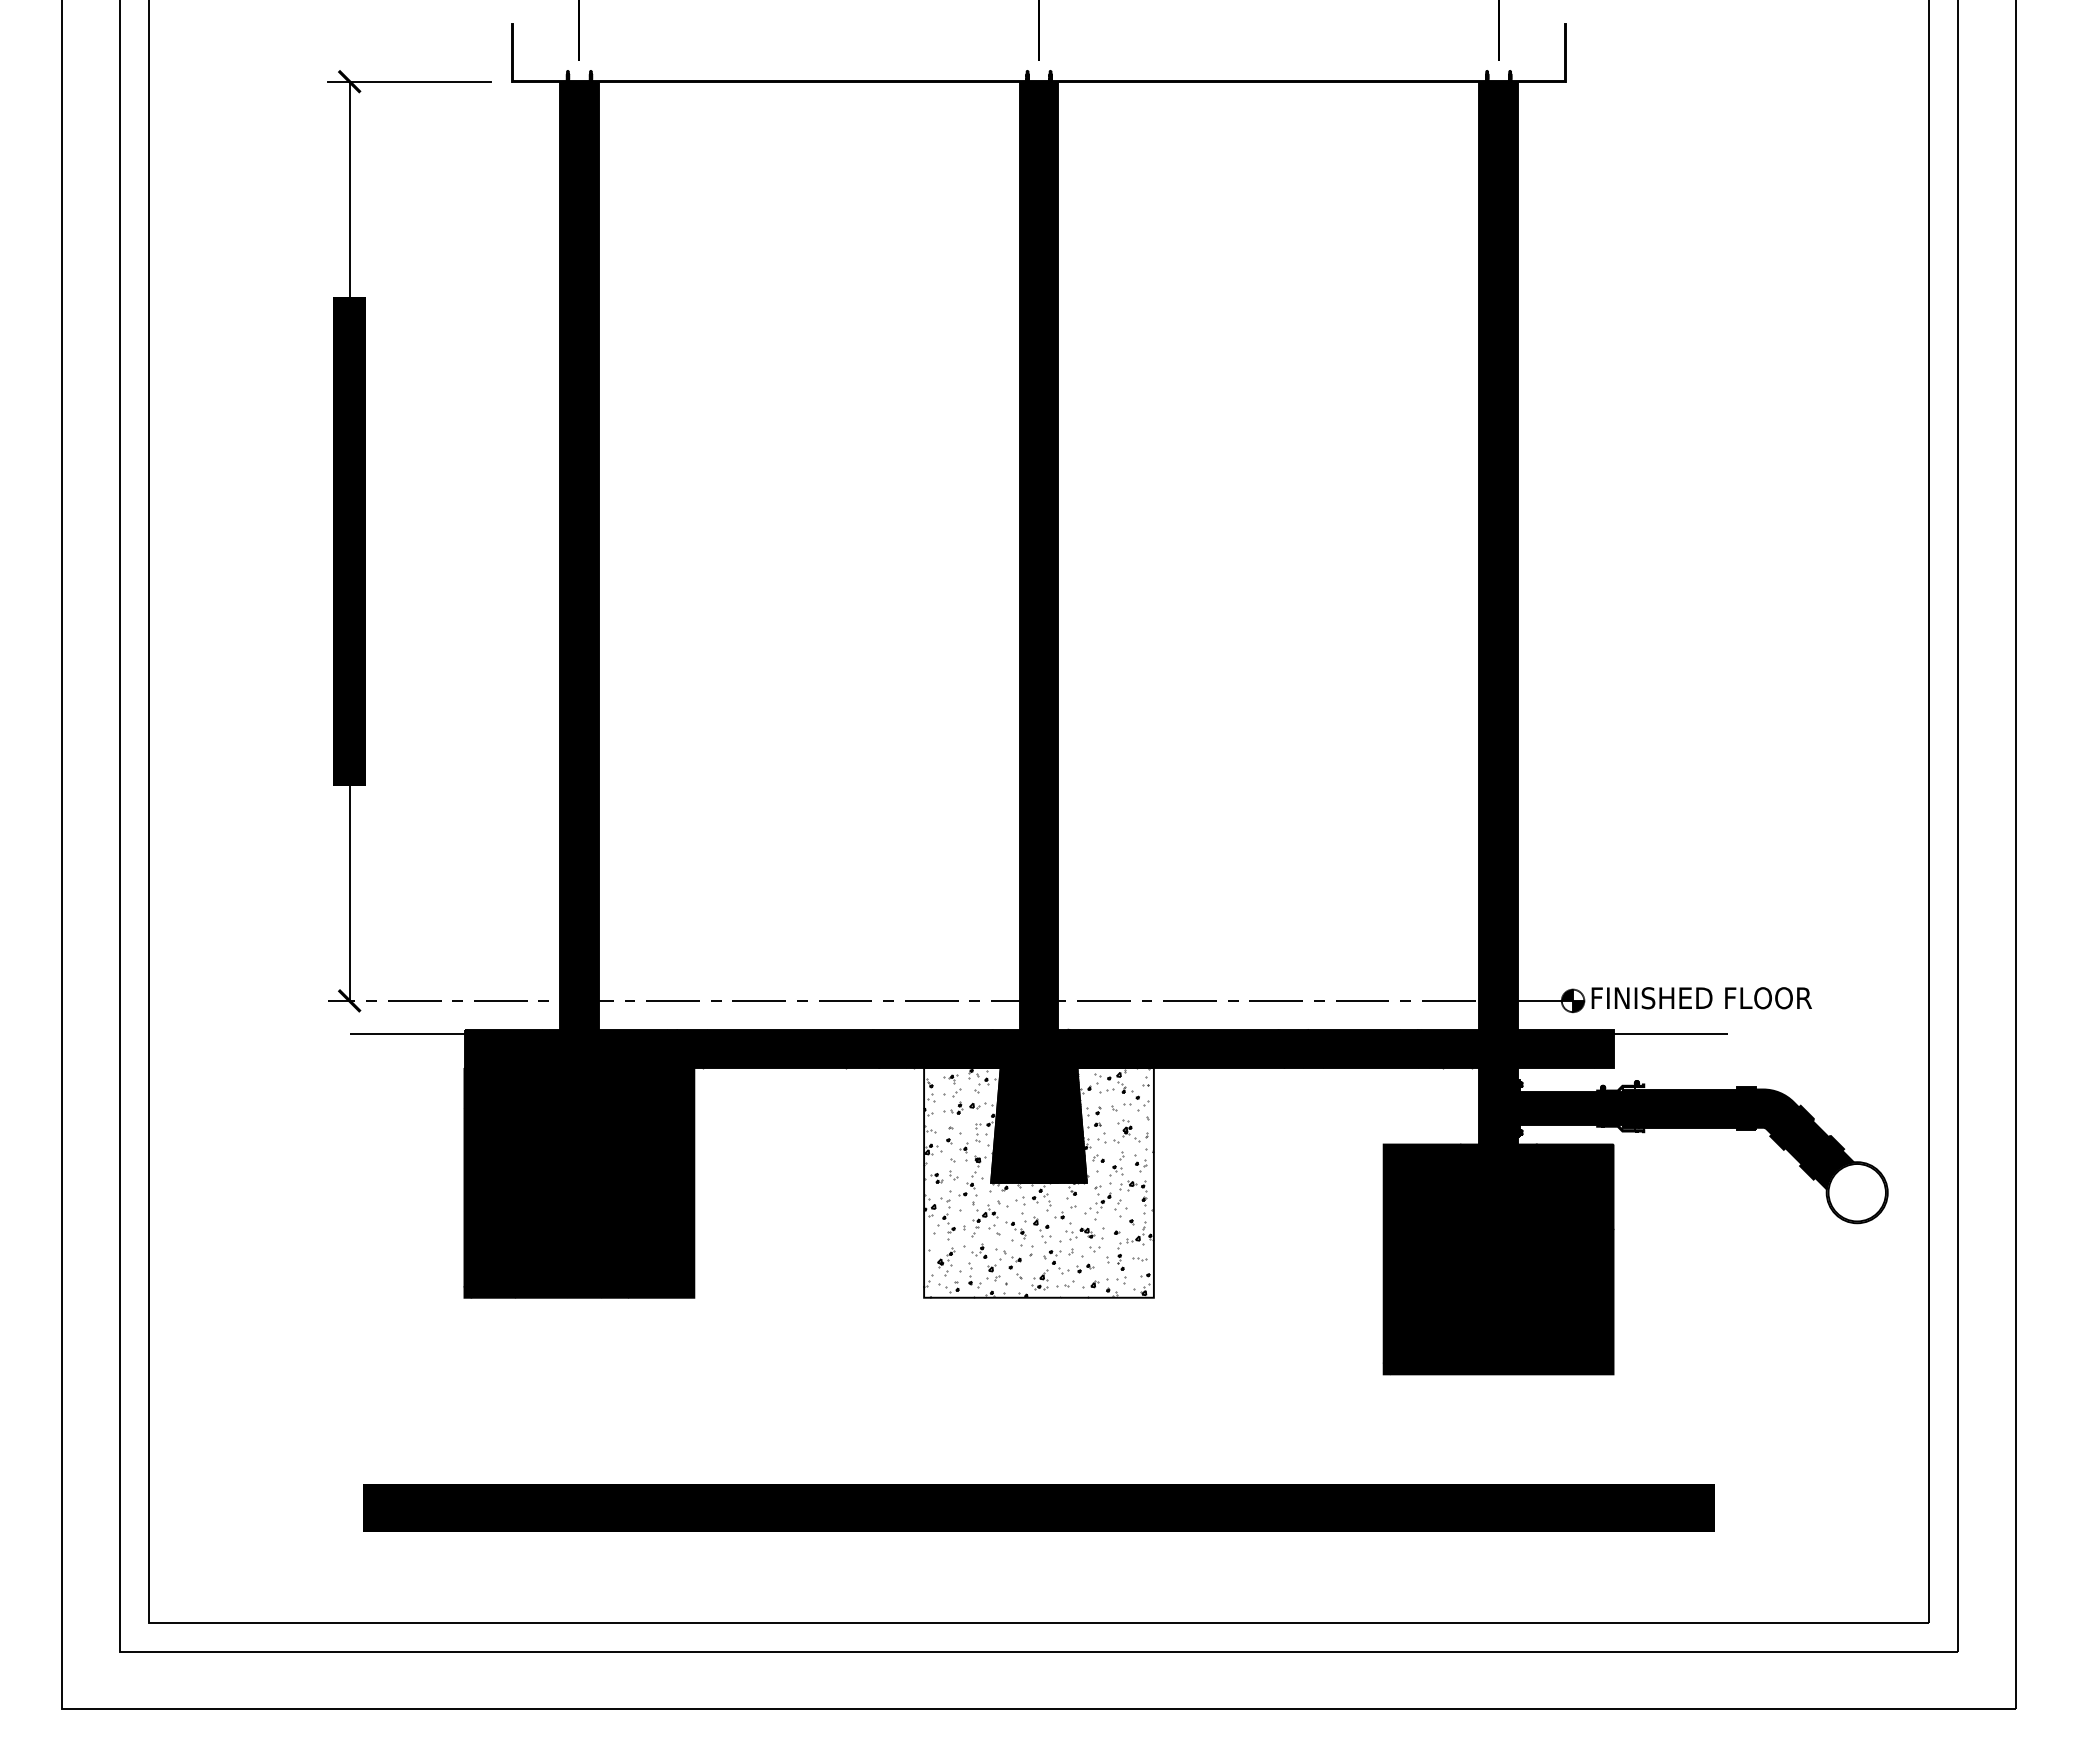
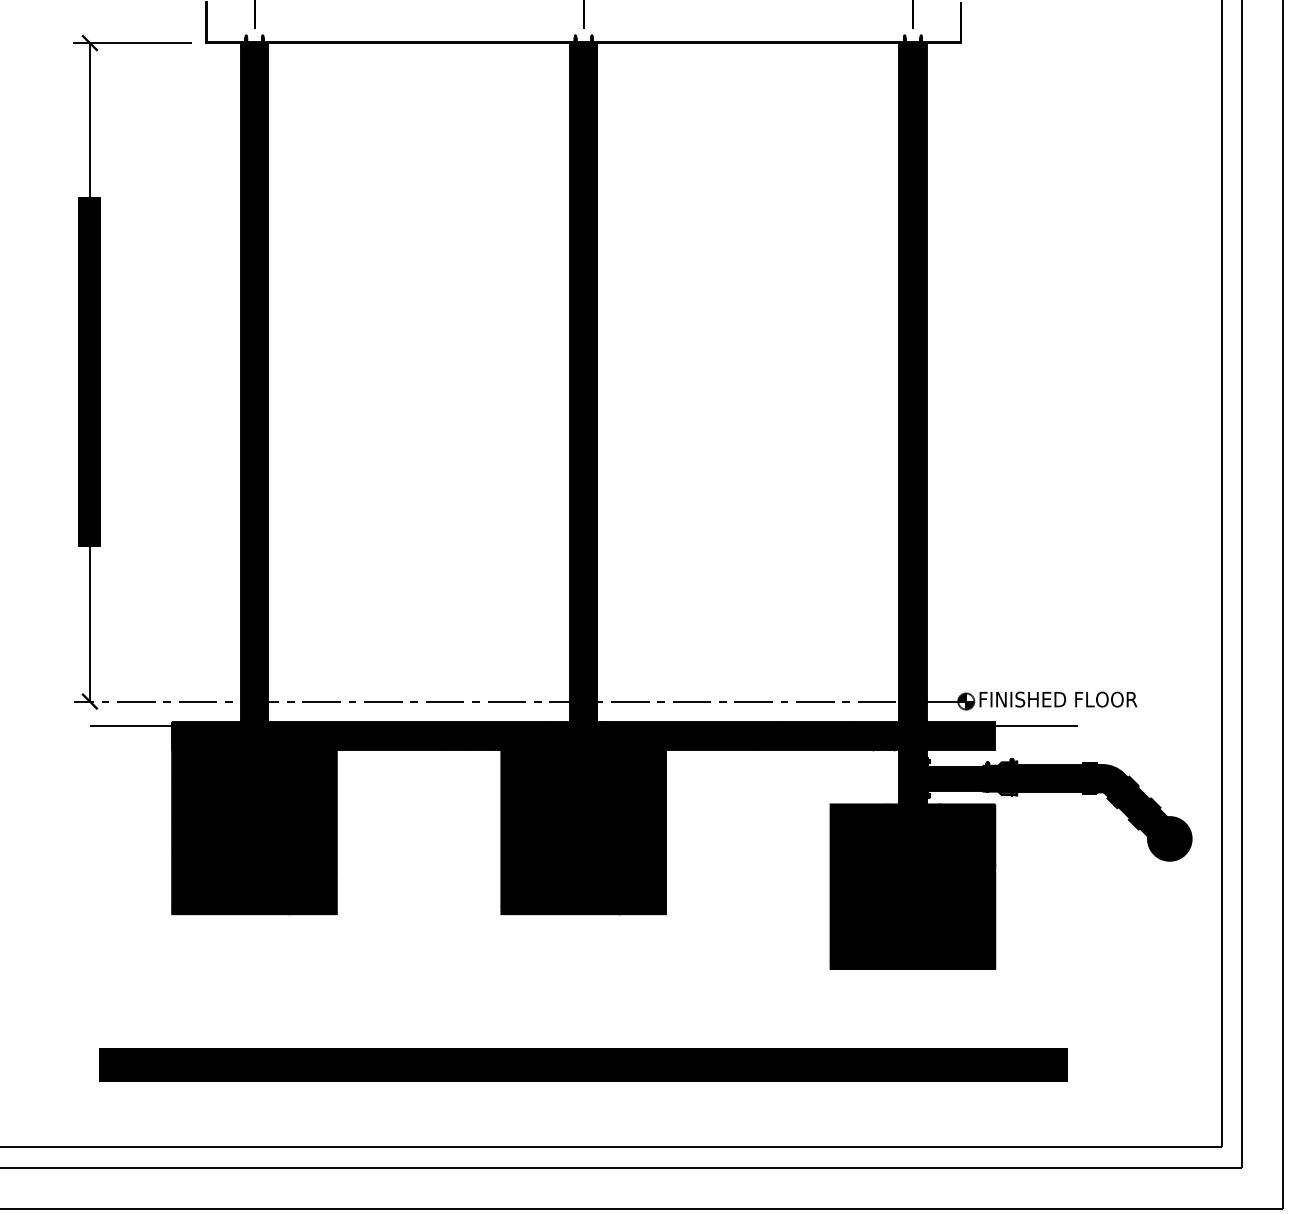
fill: (1038, 1182) -> (583, 831), added
fill: (1856, 1192) -> (1169, 838), added

